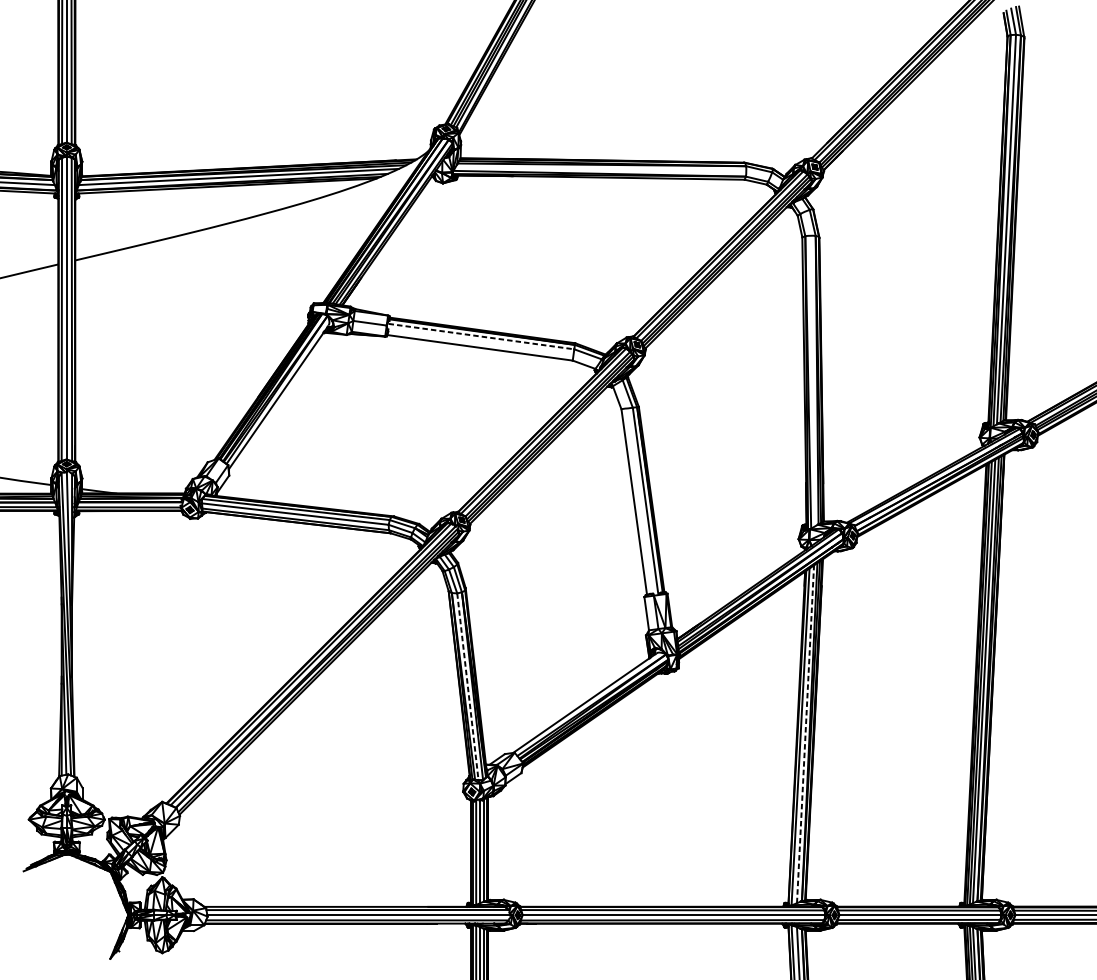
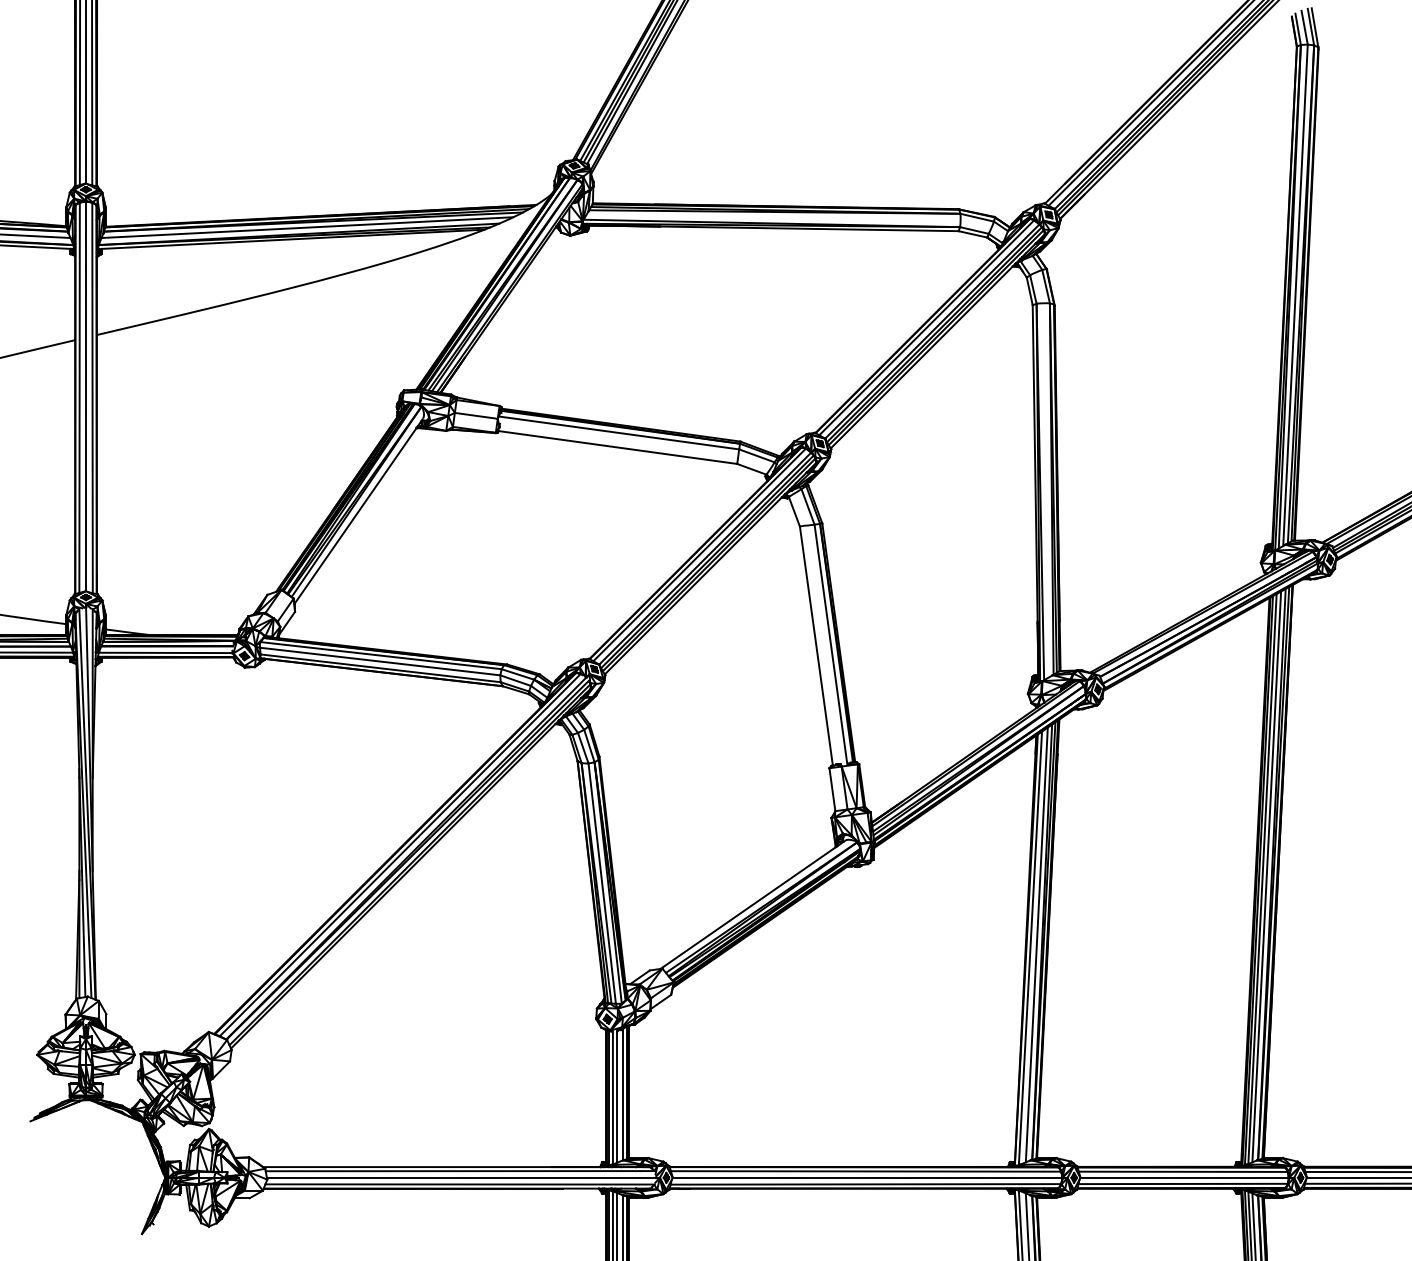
line: (481, 336) -> (619, 433), dashed -> solid
line: (468, 686) -> (602, 883), dashed -> solid
line: (805, 733) -> (1036, 944), dashed -> solid

